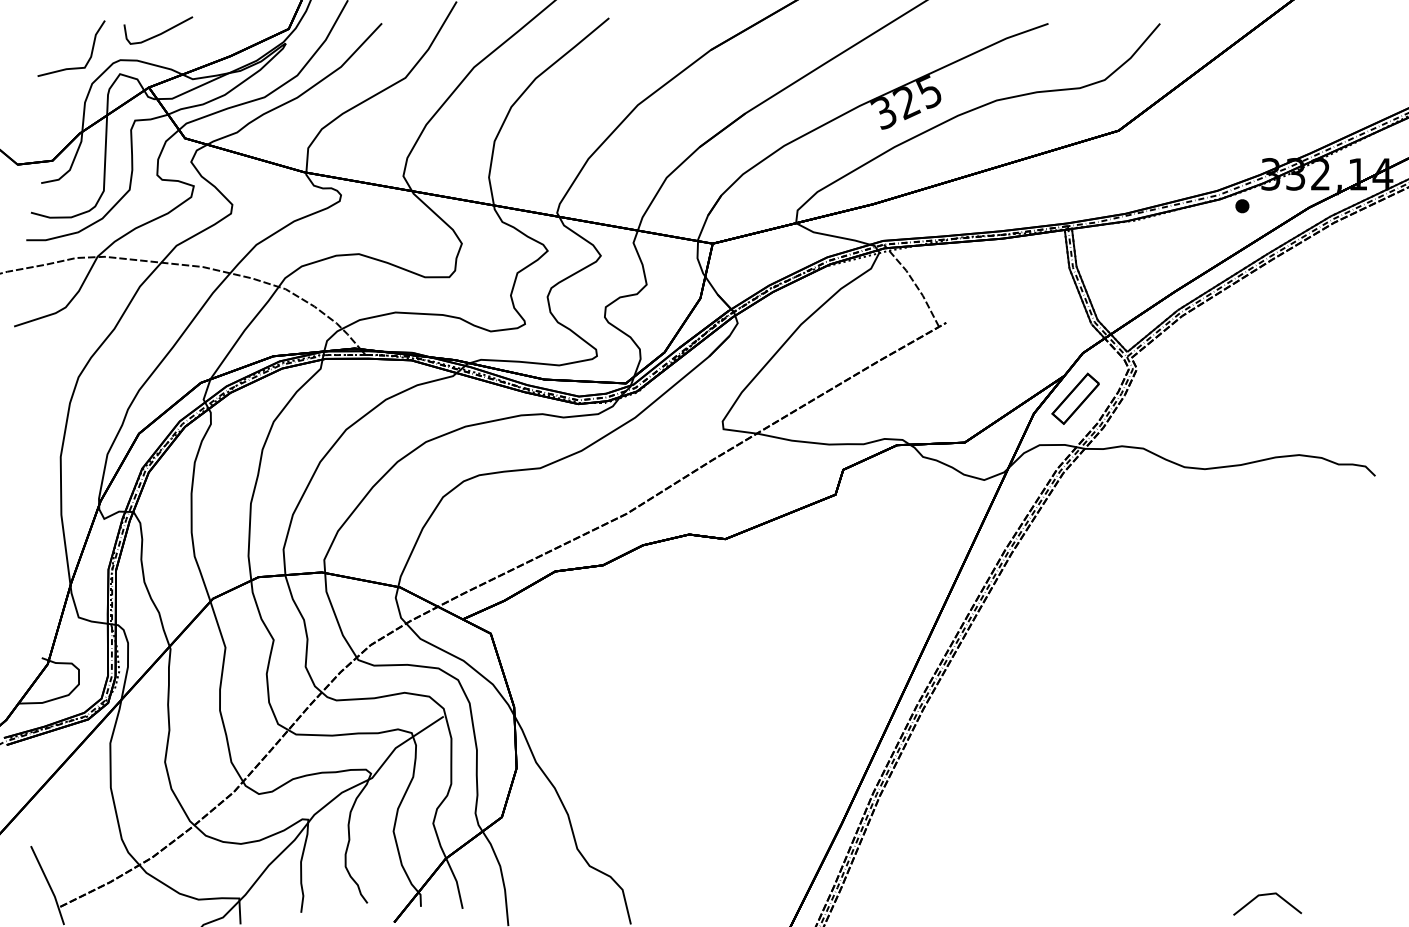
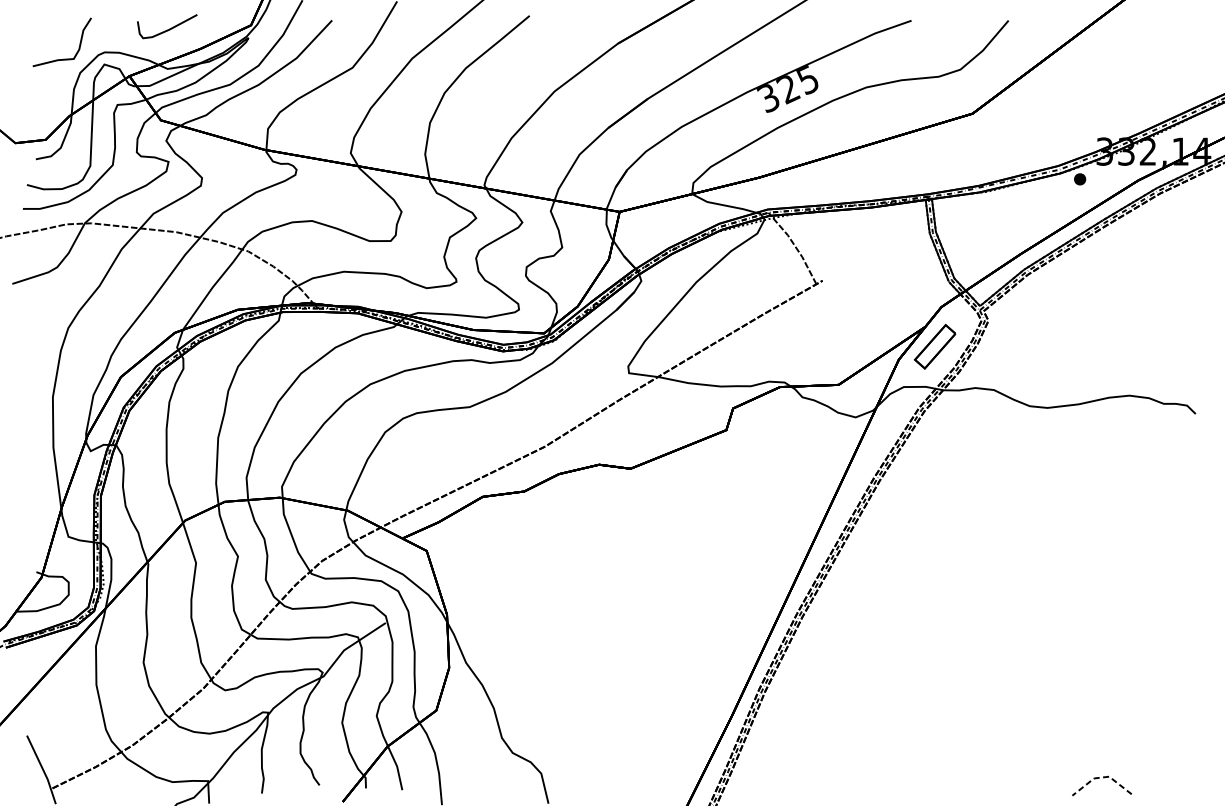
curve: (159, 33) -> (168, 29), moved
line: (1267, 894) -> (1101, 777), solid -> dashed

